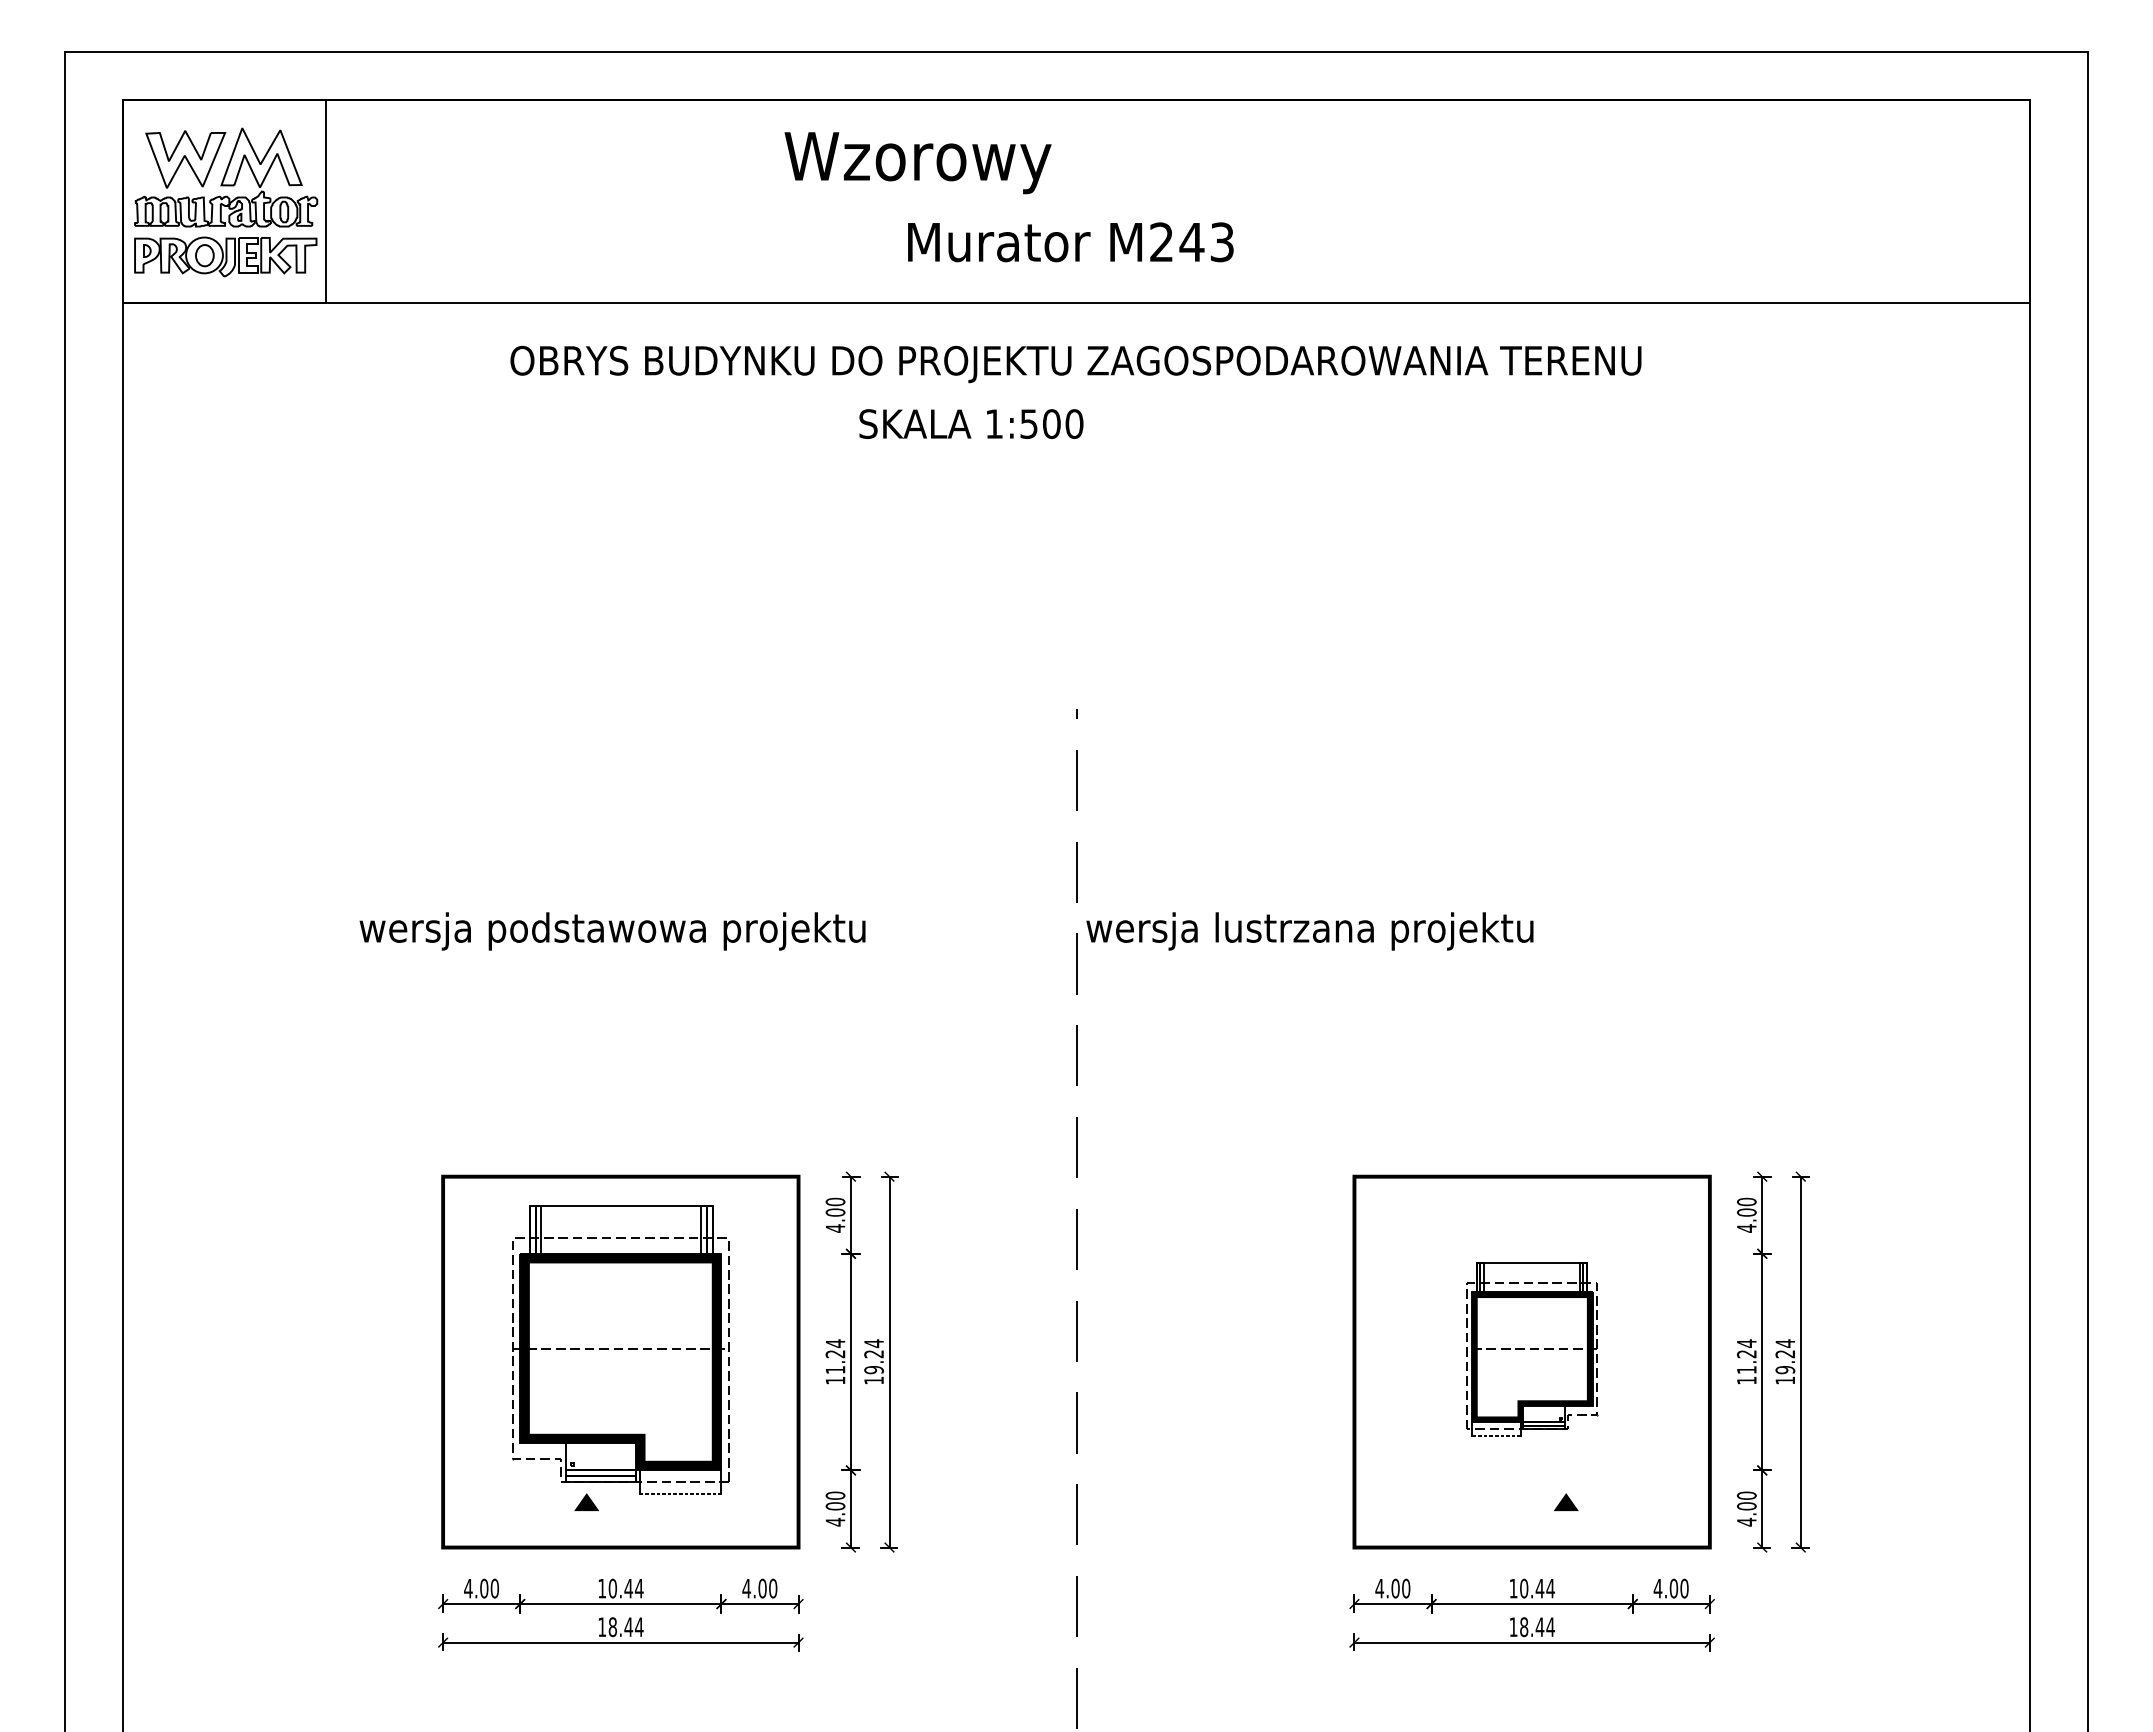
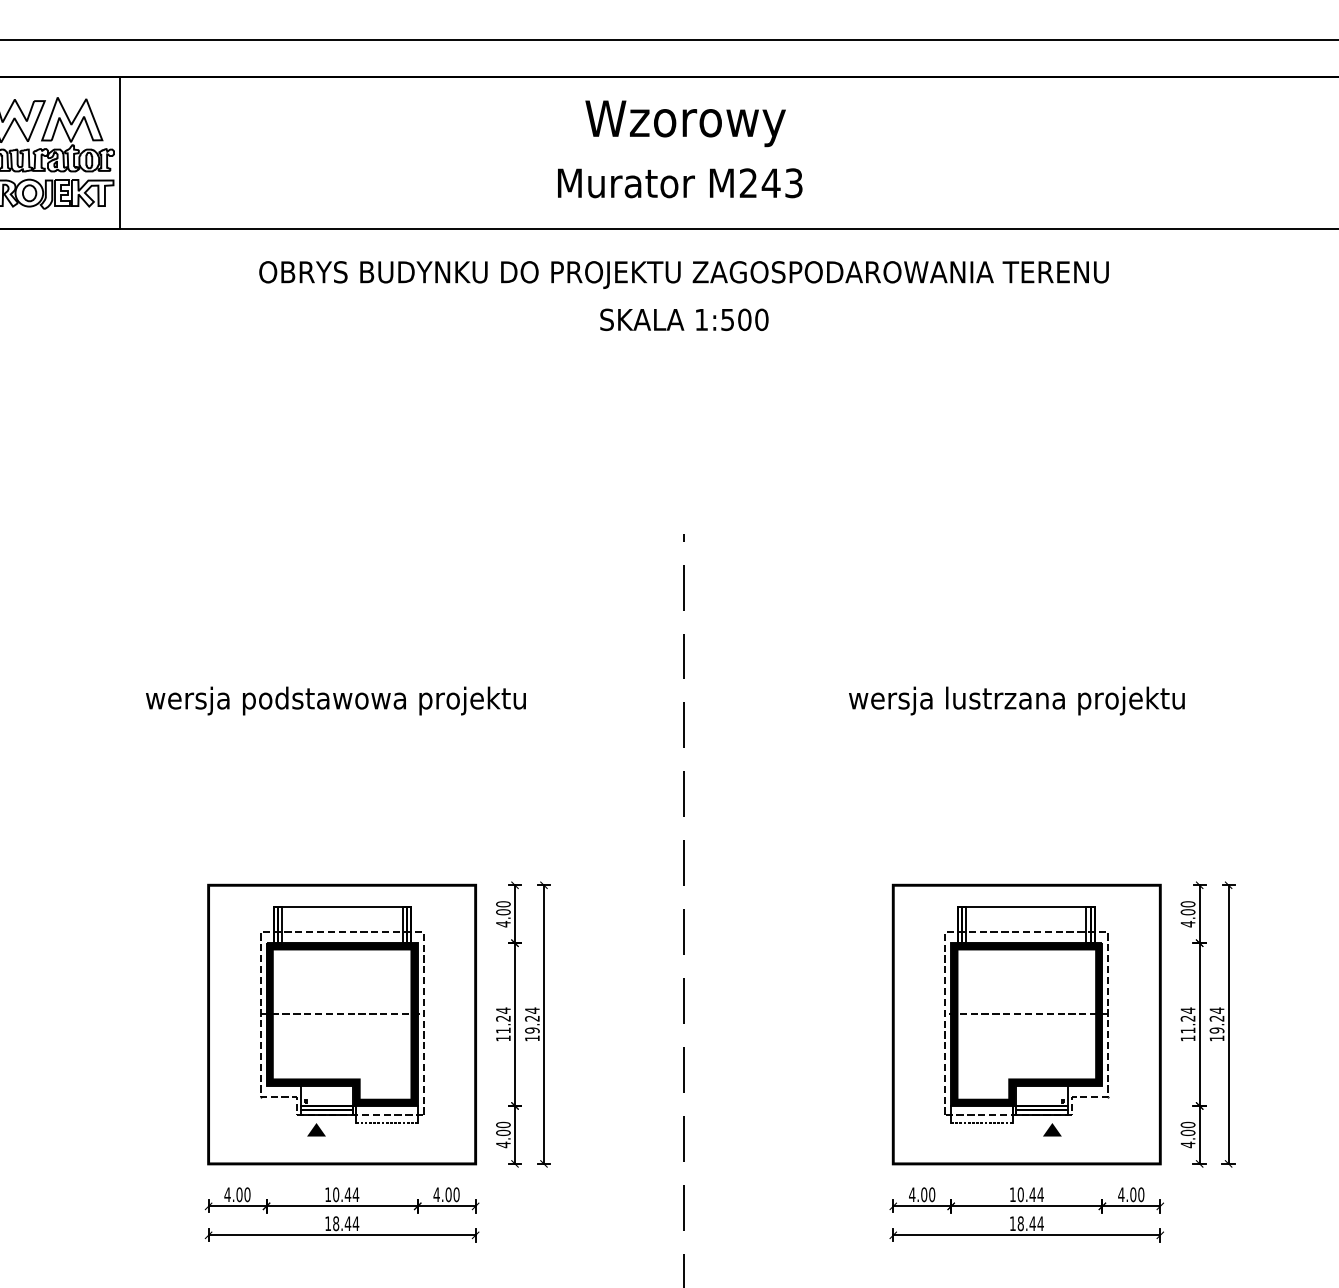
text: (917, 163) -> (685, 124), moved
text: (971, 423) -> (684, 319), moved
text: (1309, 931) -> (1016, 701), moved
part: (1532, 1349) -> (1027, 1015), size x1.67

